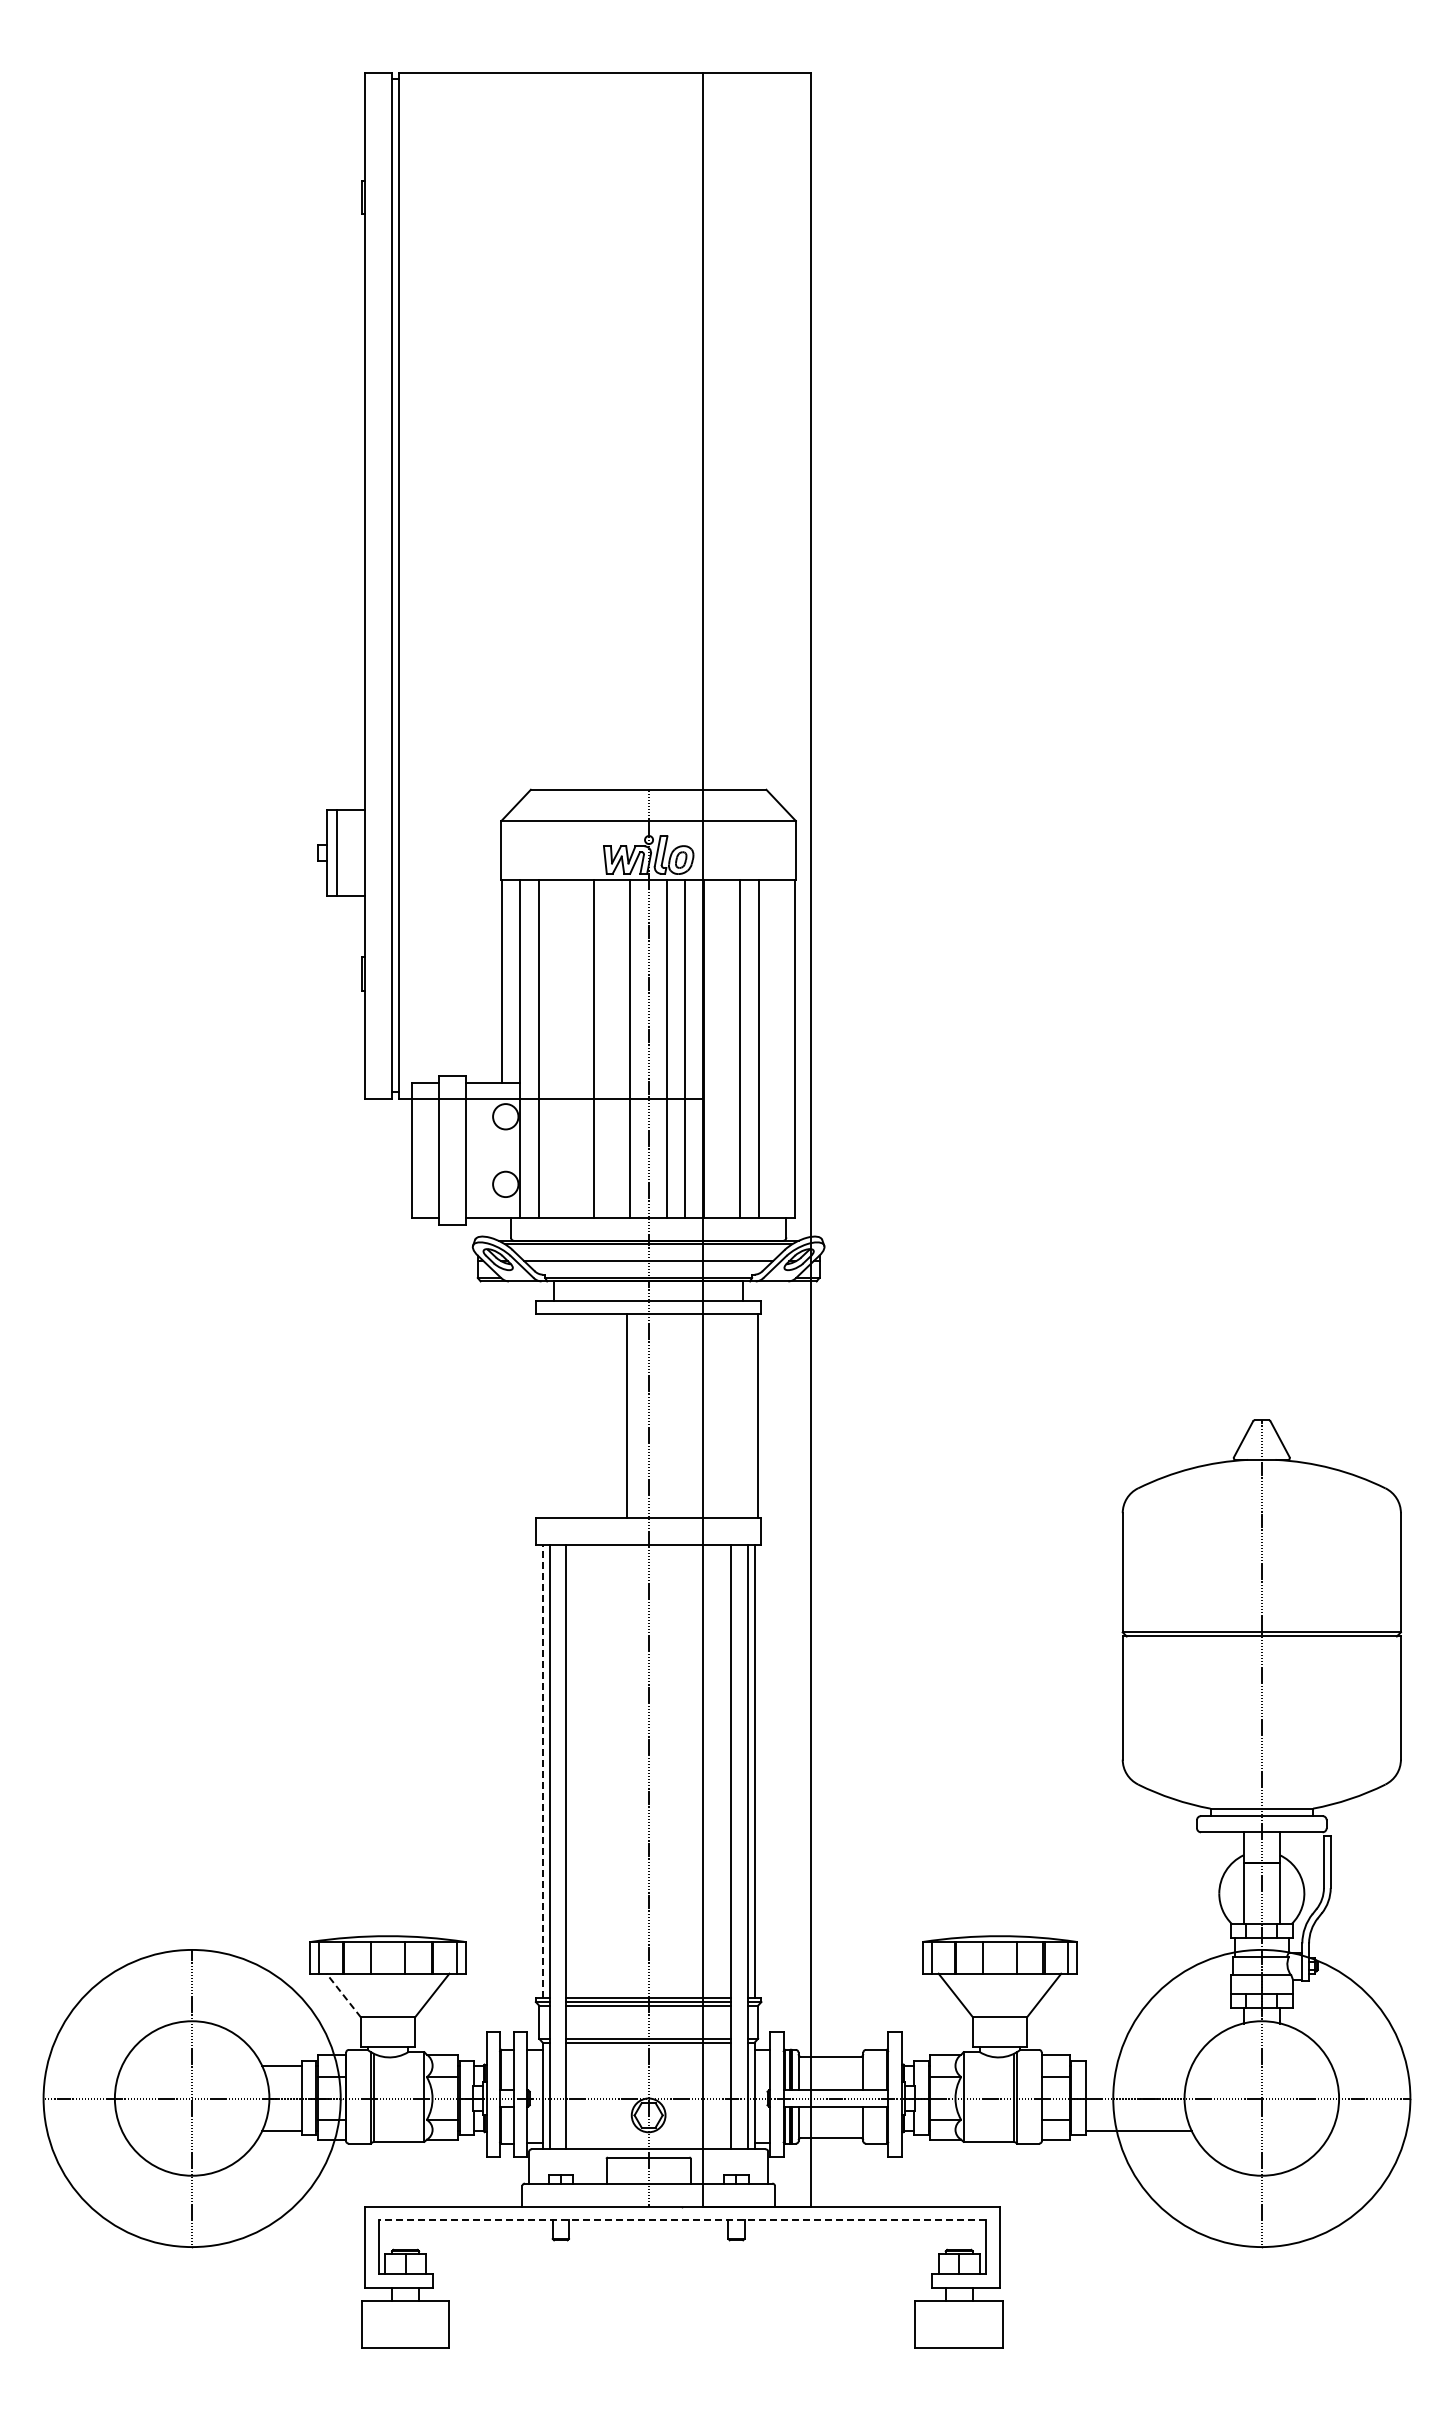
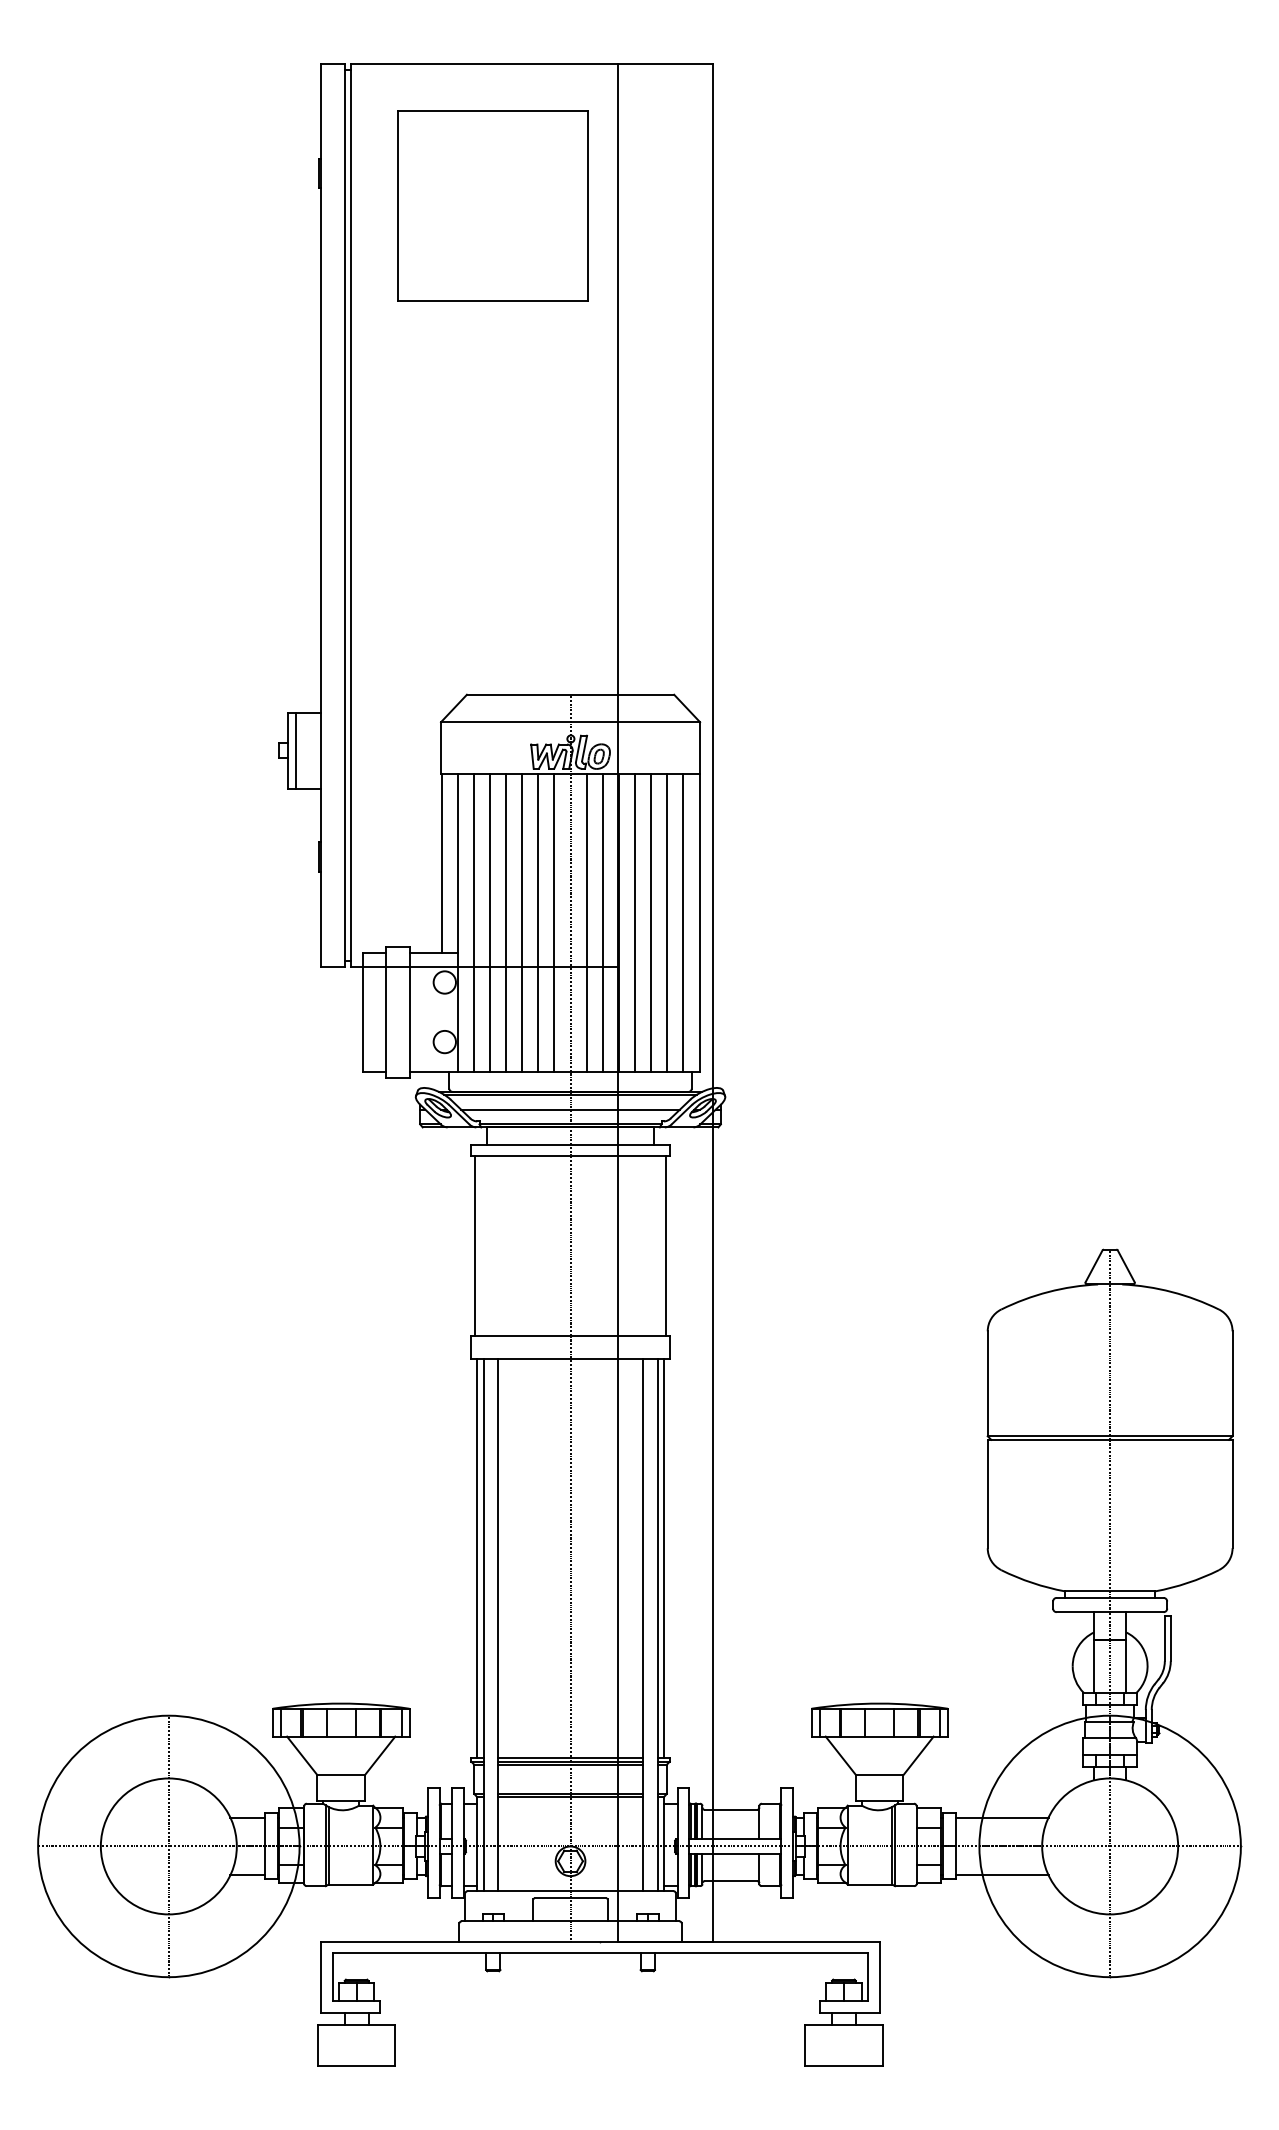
part: (560, 234) -> (492, 206), added
line: (557, 1049) -> (490, 923), added
line: (575, 1049) -> (506, 923), added
line: (612, 1049) -> (538, 923), added
line: (722, 1049) -> (635, 923), added
line: (776, 1049) -> (683, 923), added
line: (626, 1416) -> (474, 1246), moved
line: (542, 1771) -> (477, 1558), dashed -> solid
line: (343, 1995) -> (302, 1755), dashed -> solid
line: (1138, 2065) -> (1001, 1817), added
line: (682, 2220) -> (600, 1953), dashed -> solid

